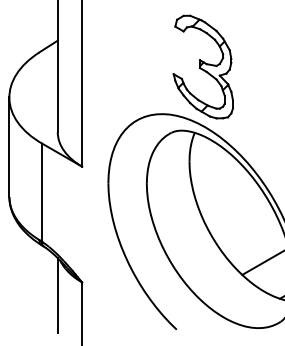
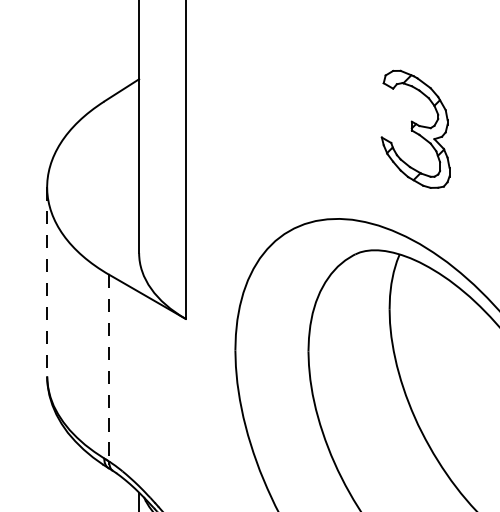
part: (202, 66) -> (414, 128), size x0.6
line: (9, 147) -> (47, 282), solid -> dashed
line: (42, 193) -> (110, 369), solid -> dashed

